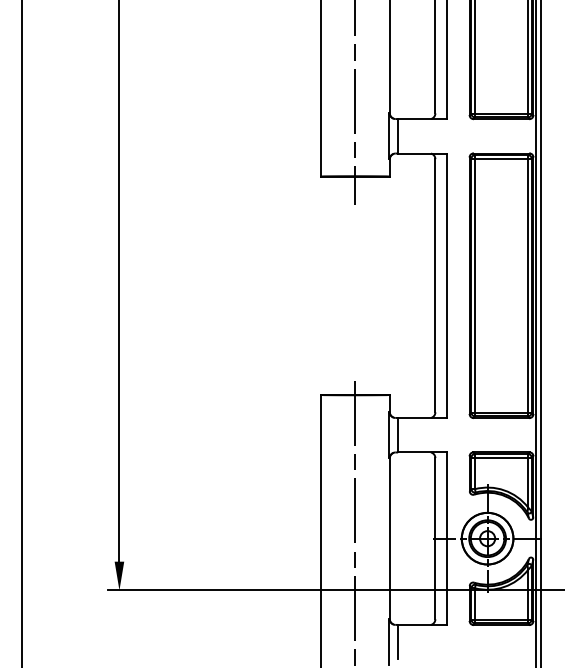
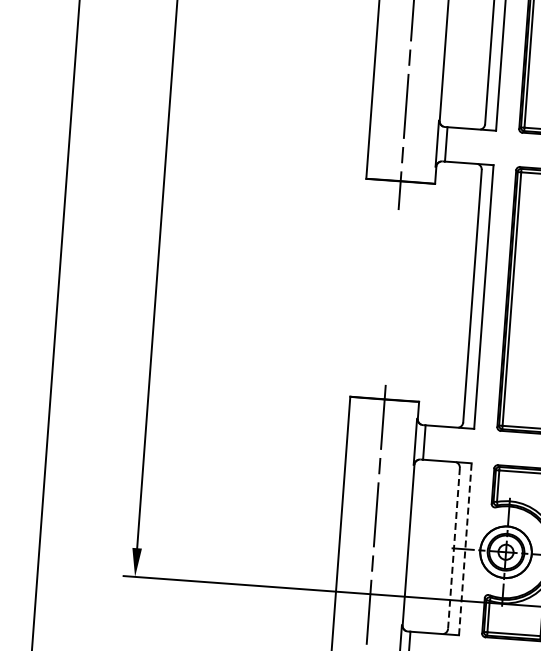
line: (435, 538) -> (454, 548), solid -> dashed
line: (446, 538) -> (465, 549), solid -> dashed

